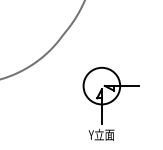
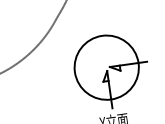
circle: (101, 85) -> (106, 67), size x1.6

